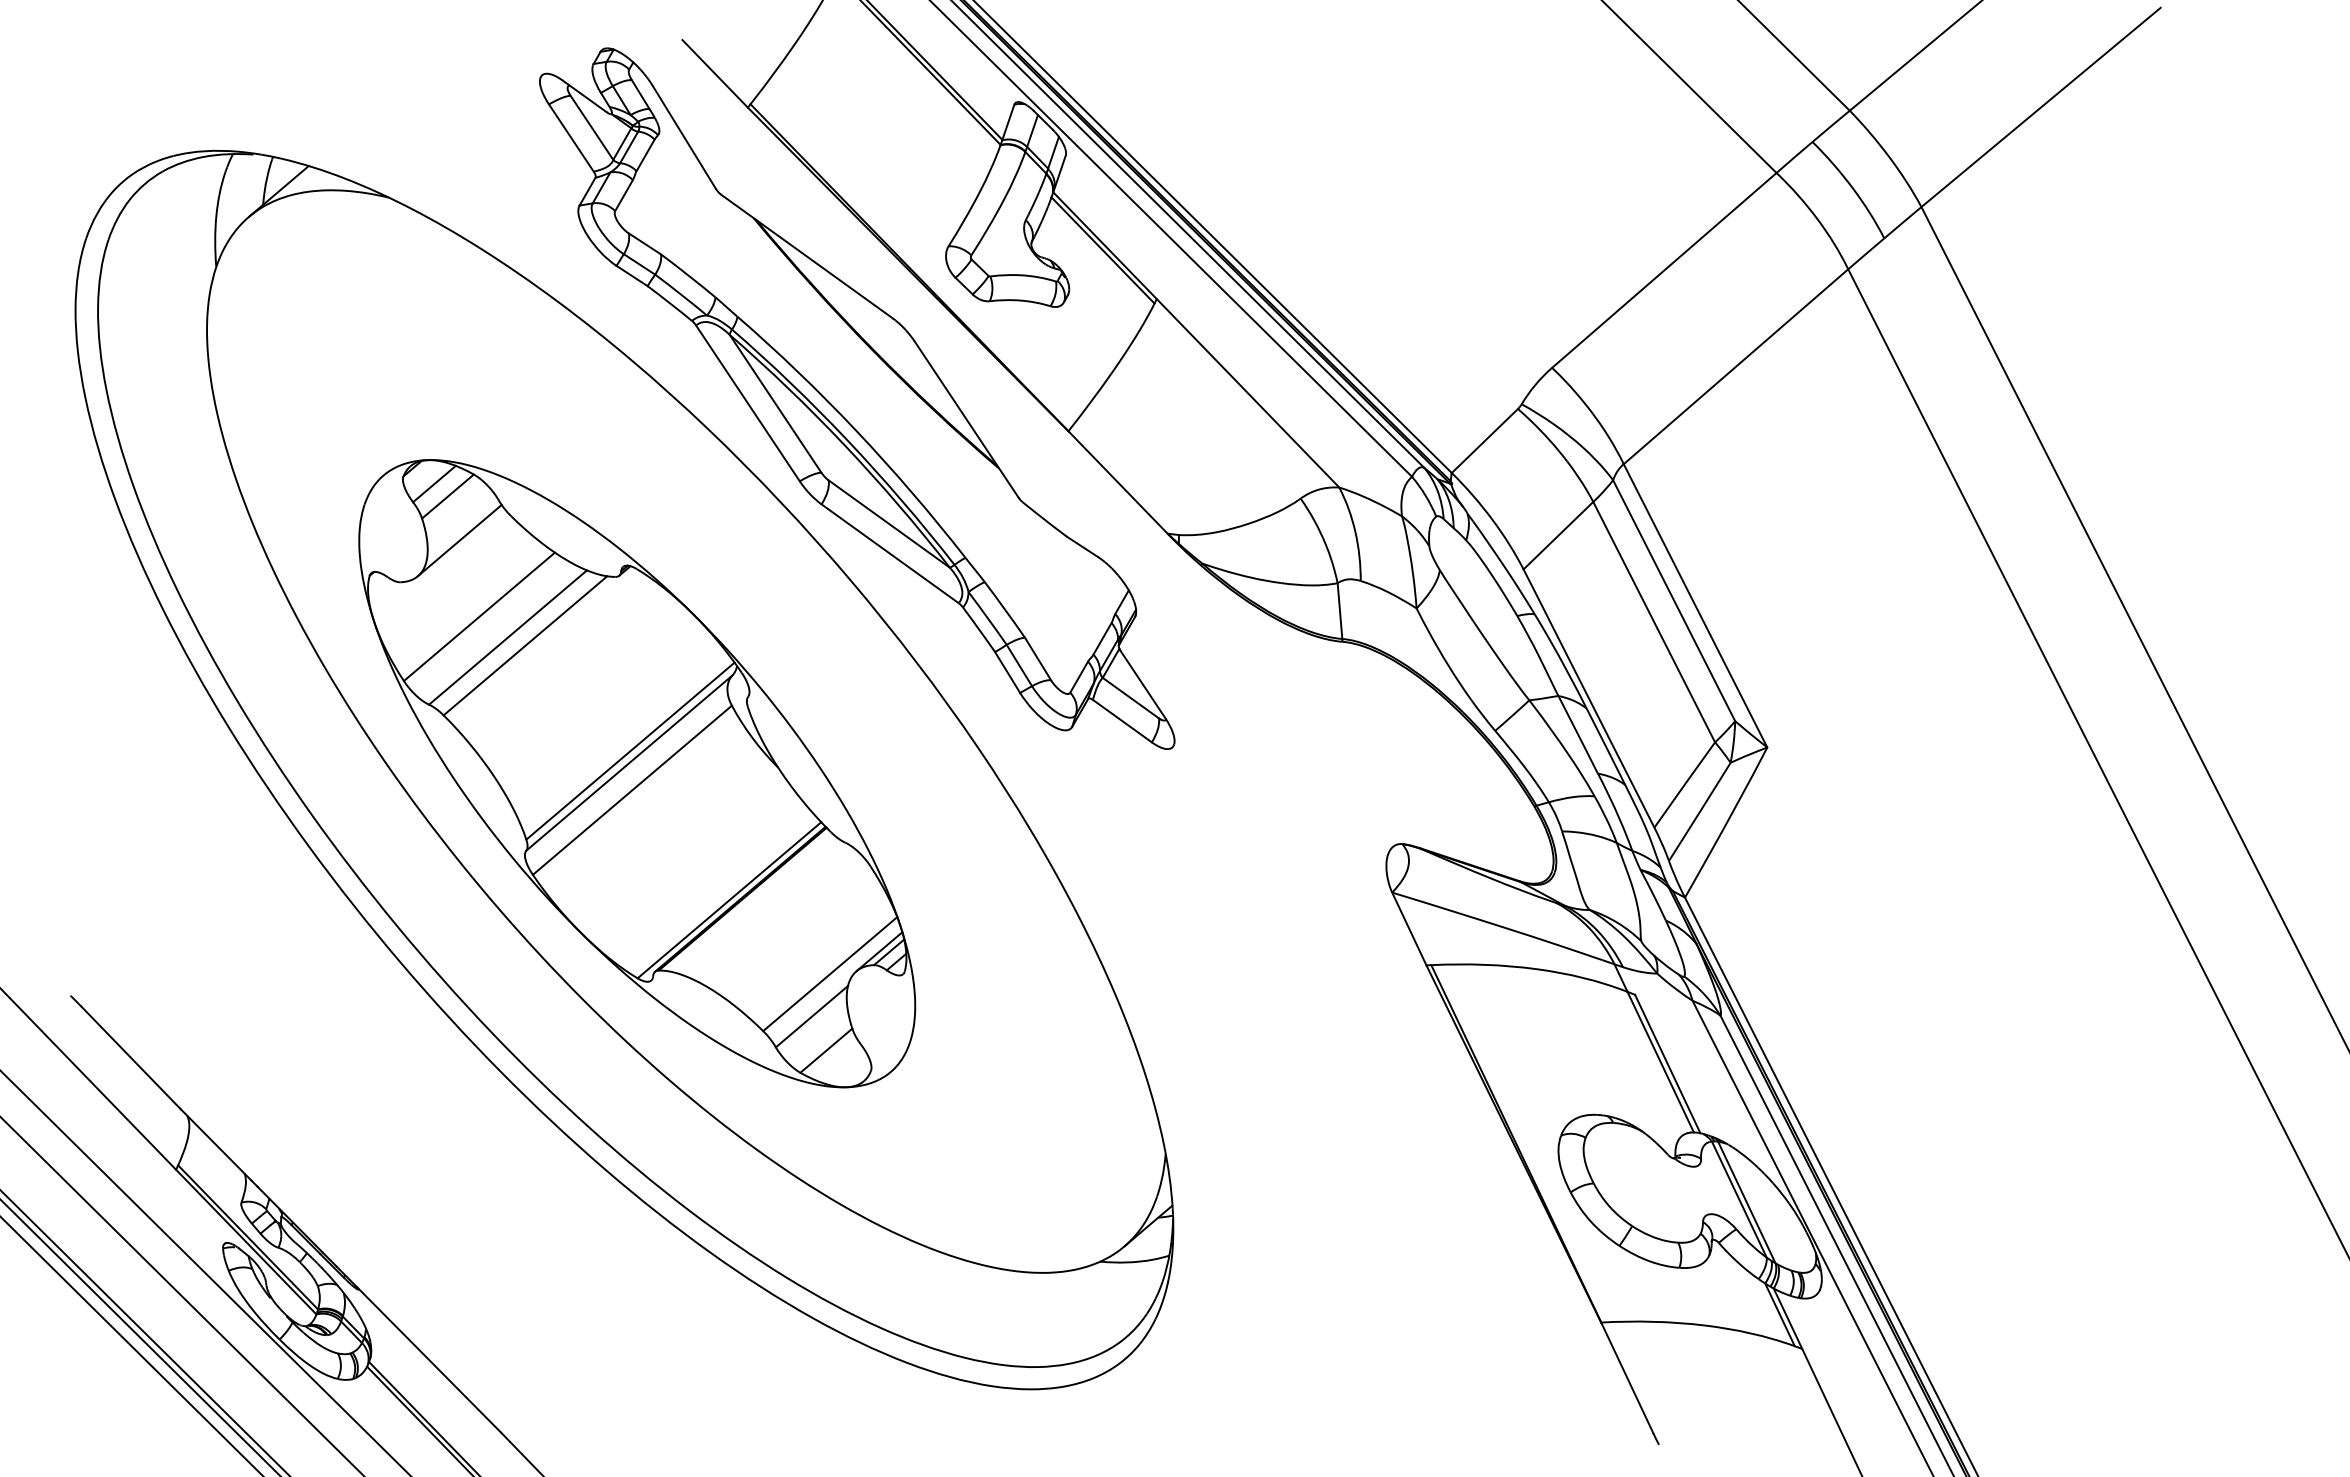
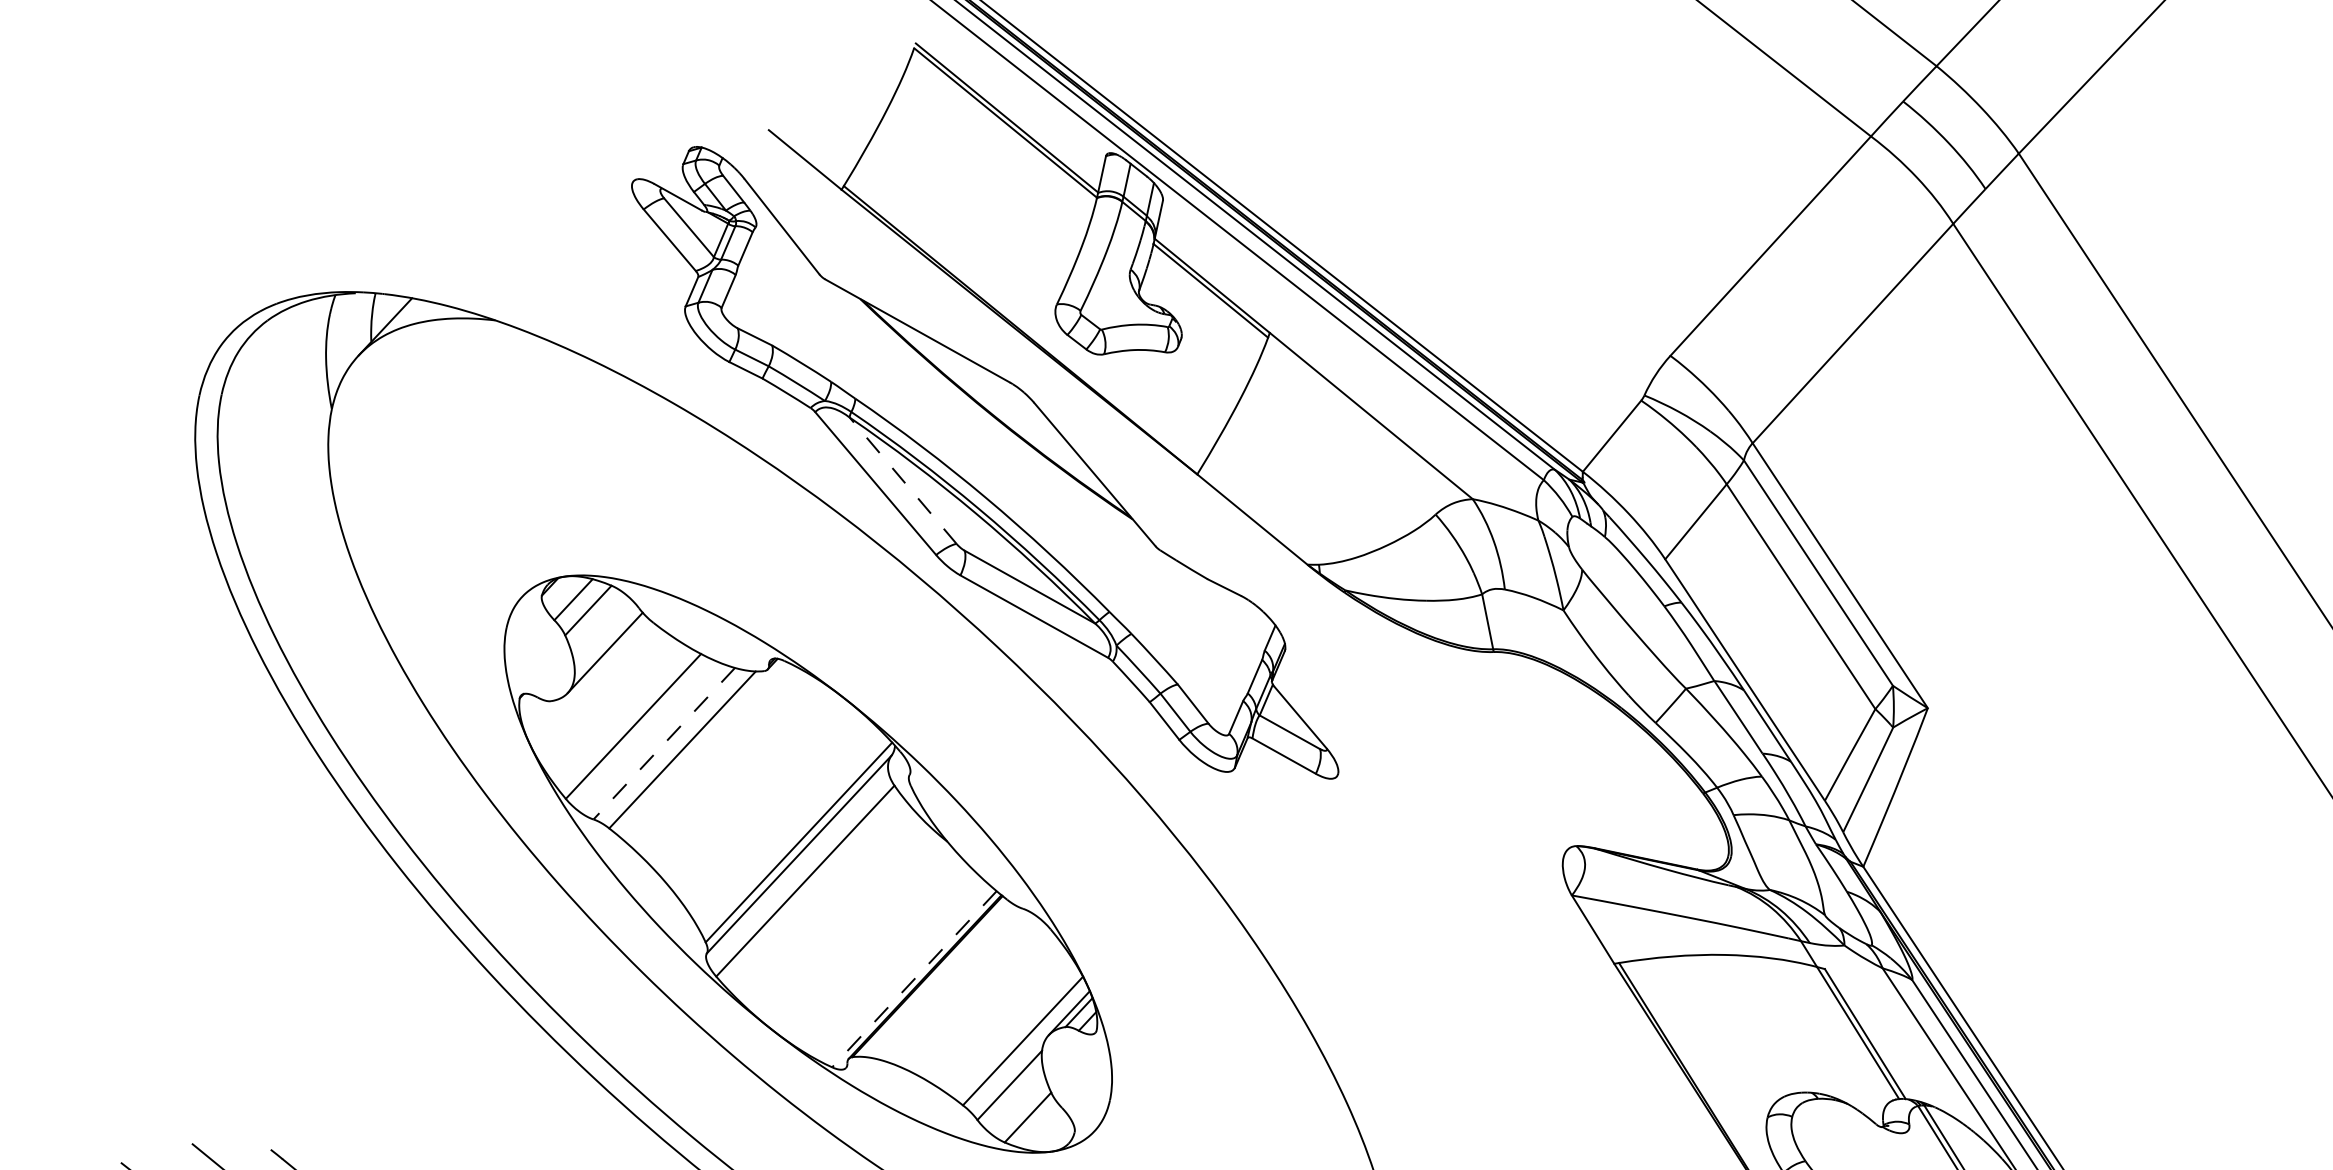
line: (775, 403) -> (903, 480), solid -> dashed
line: (508, 637) -> (664, 743), solid -> dashed
line: (729, 900) -> (914, 979), solid -> dashed

